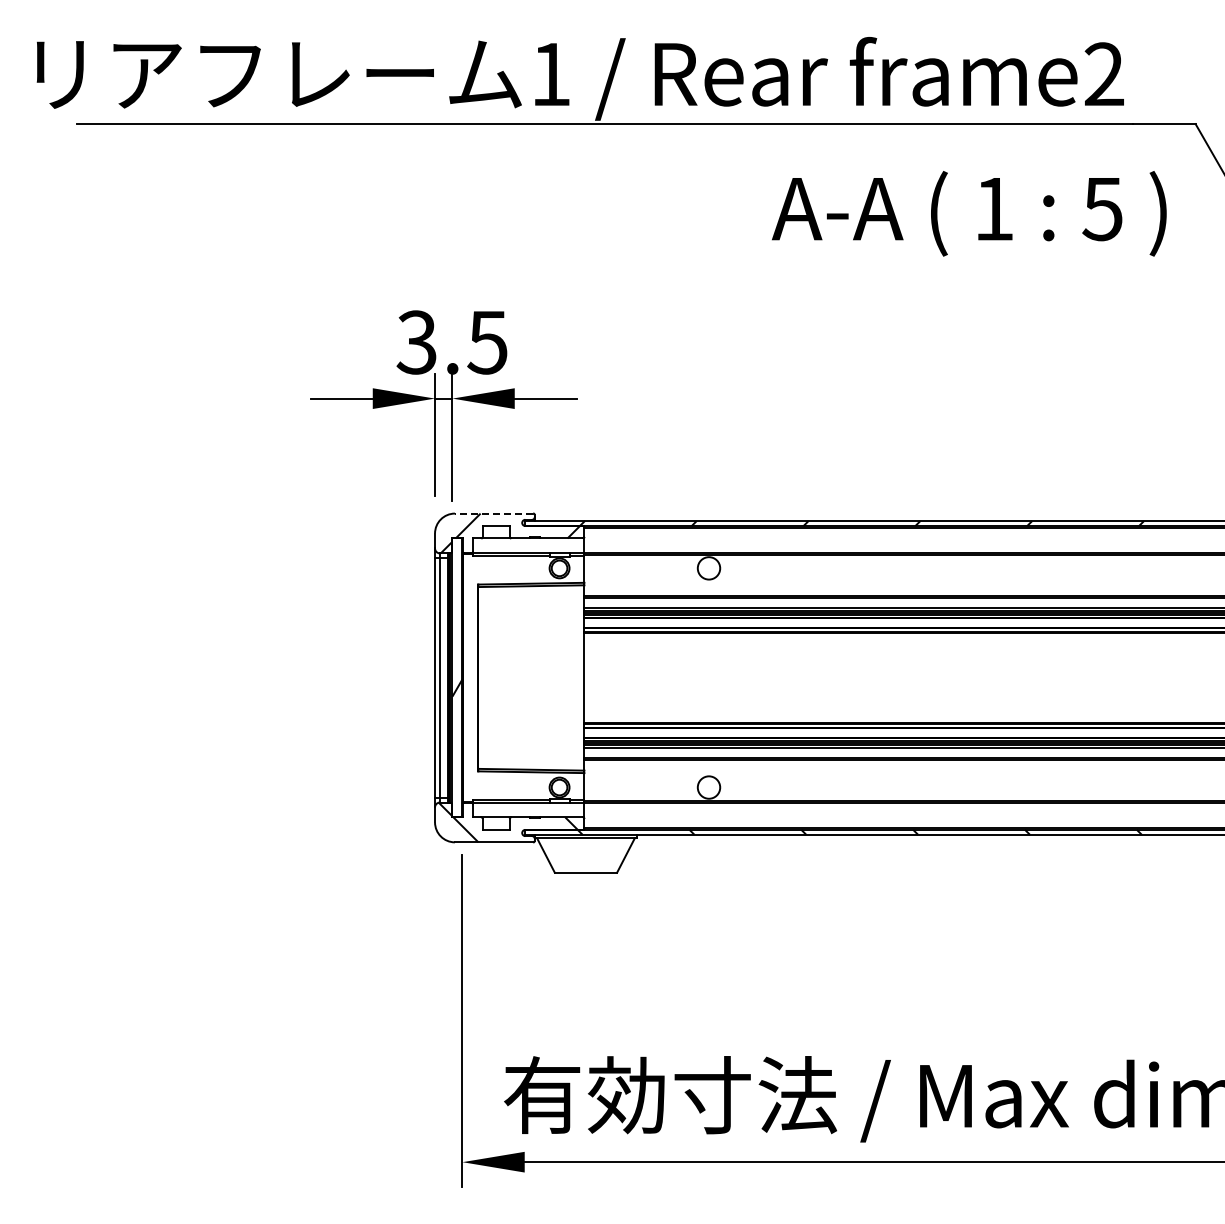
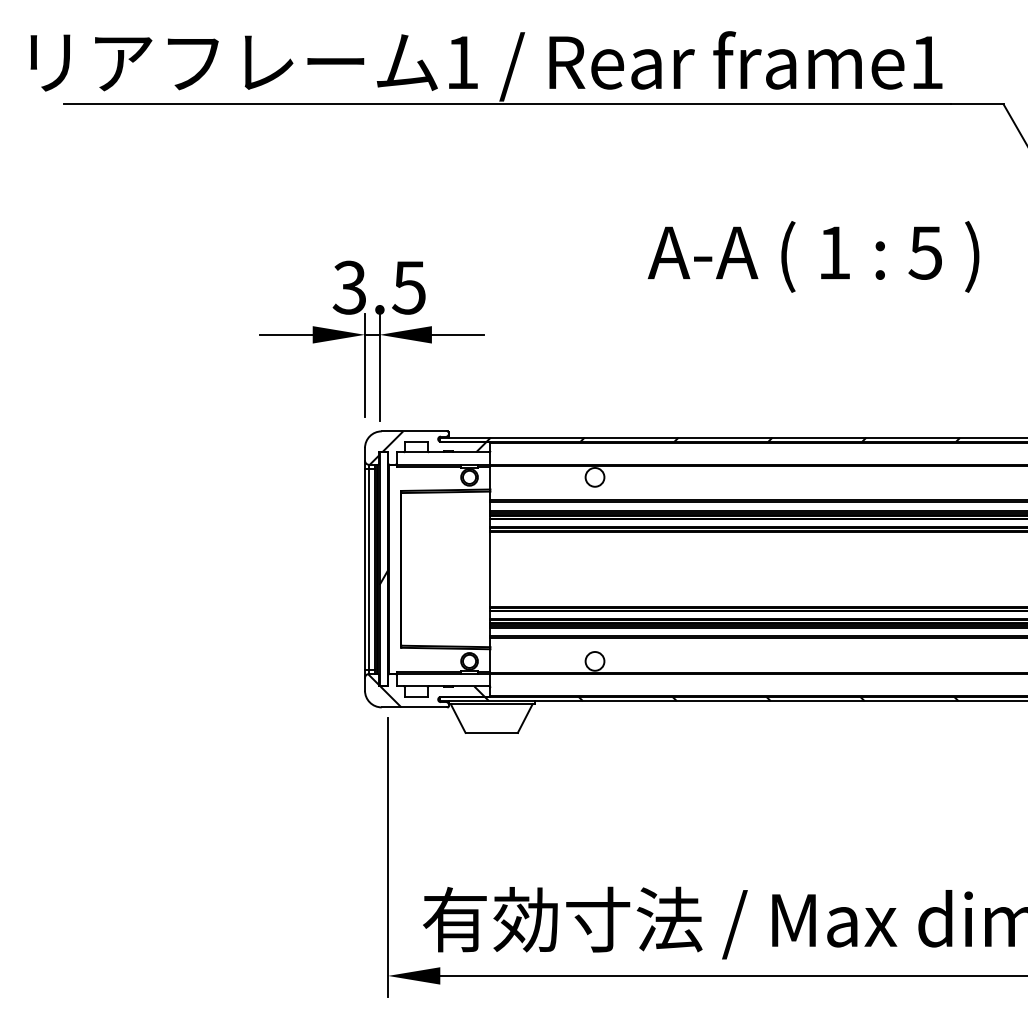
text: (1103, 73) -> (926, 61), frame2 -> frame1
text: (969, 213) -> (813, 256), moved
line: (493, 513) -> (414, 431), dashed -> solid

